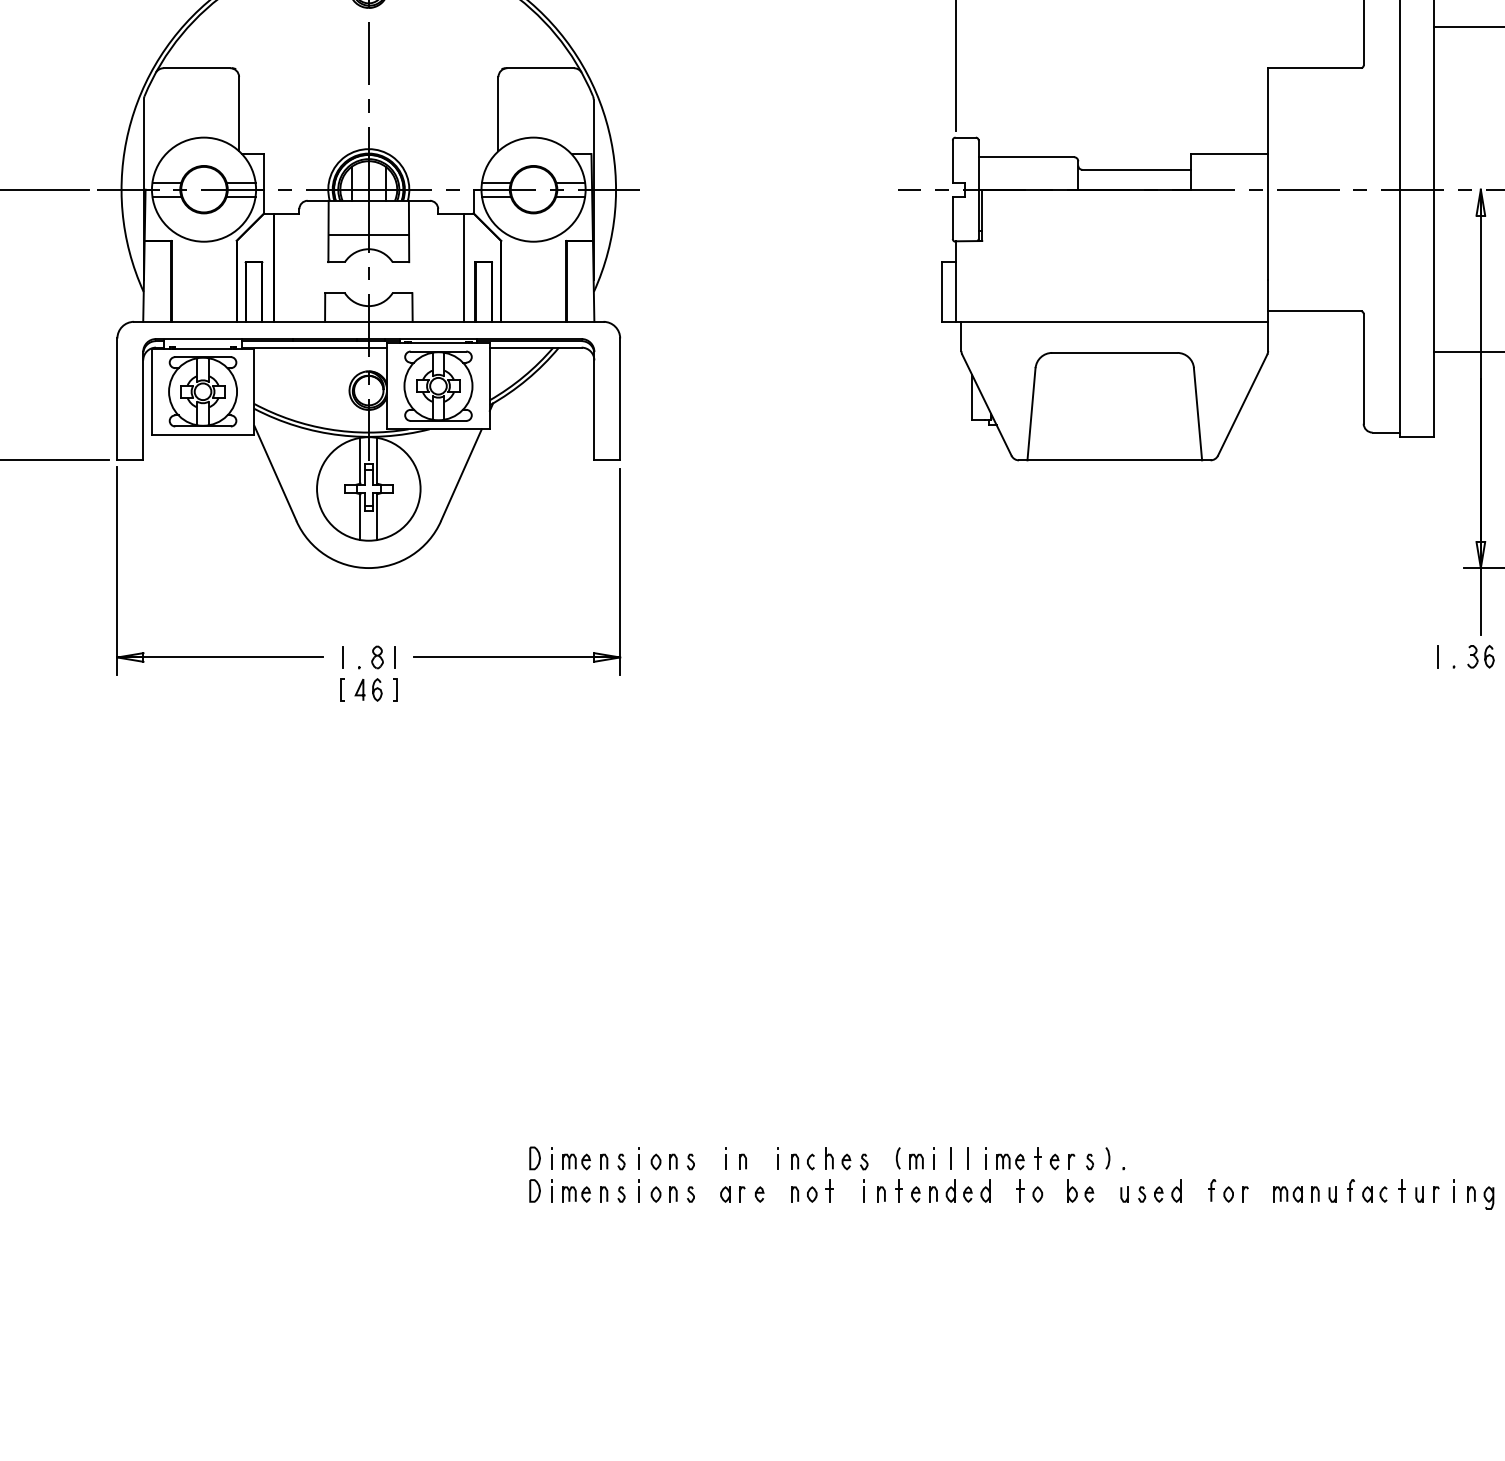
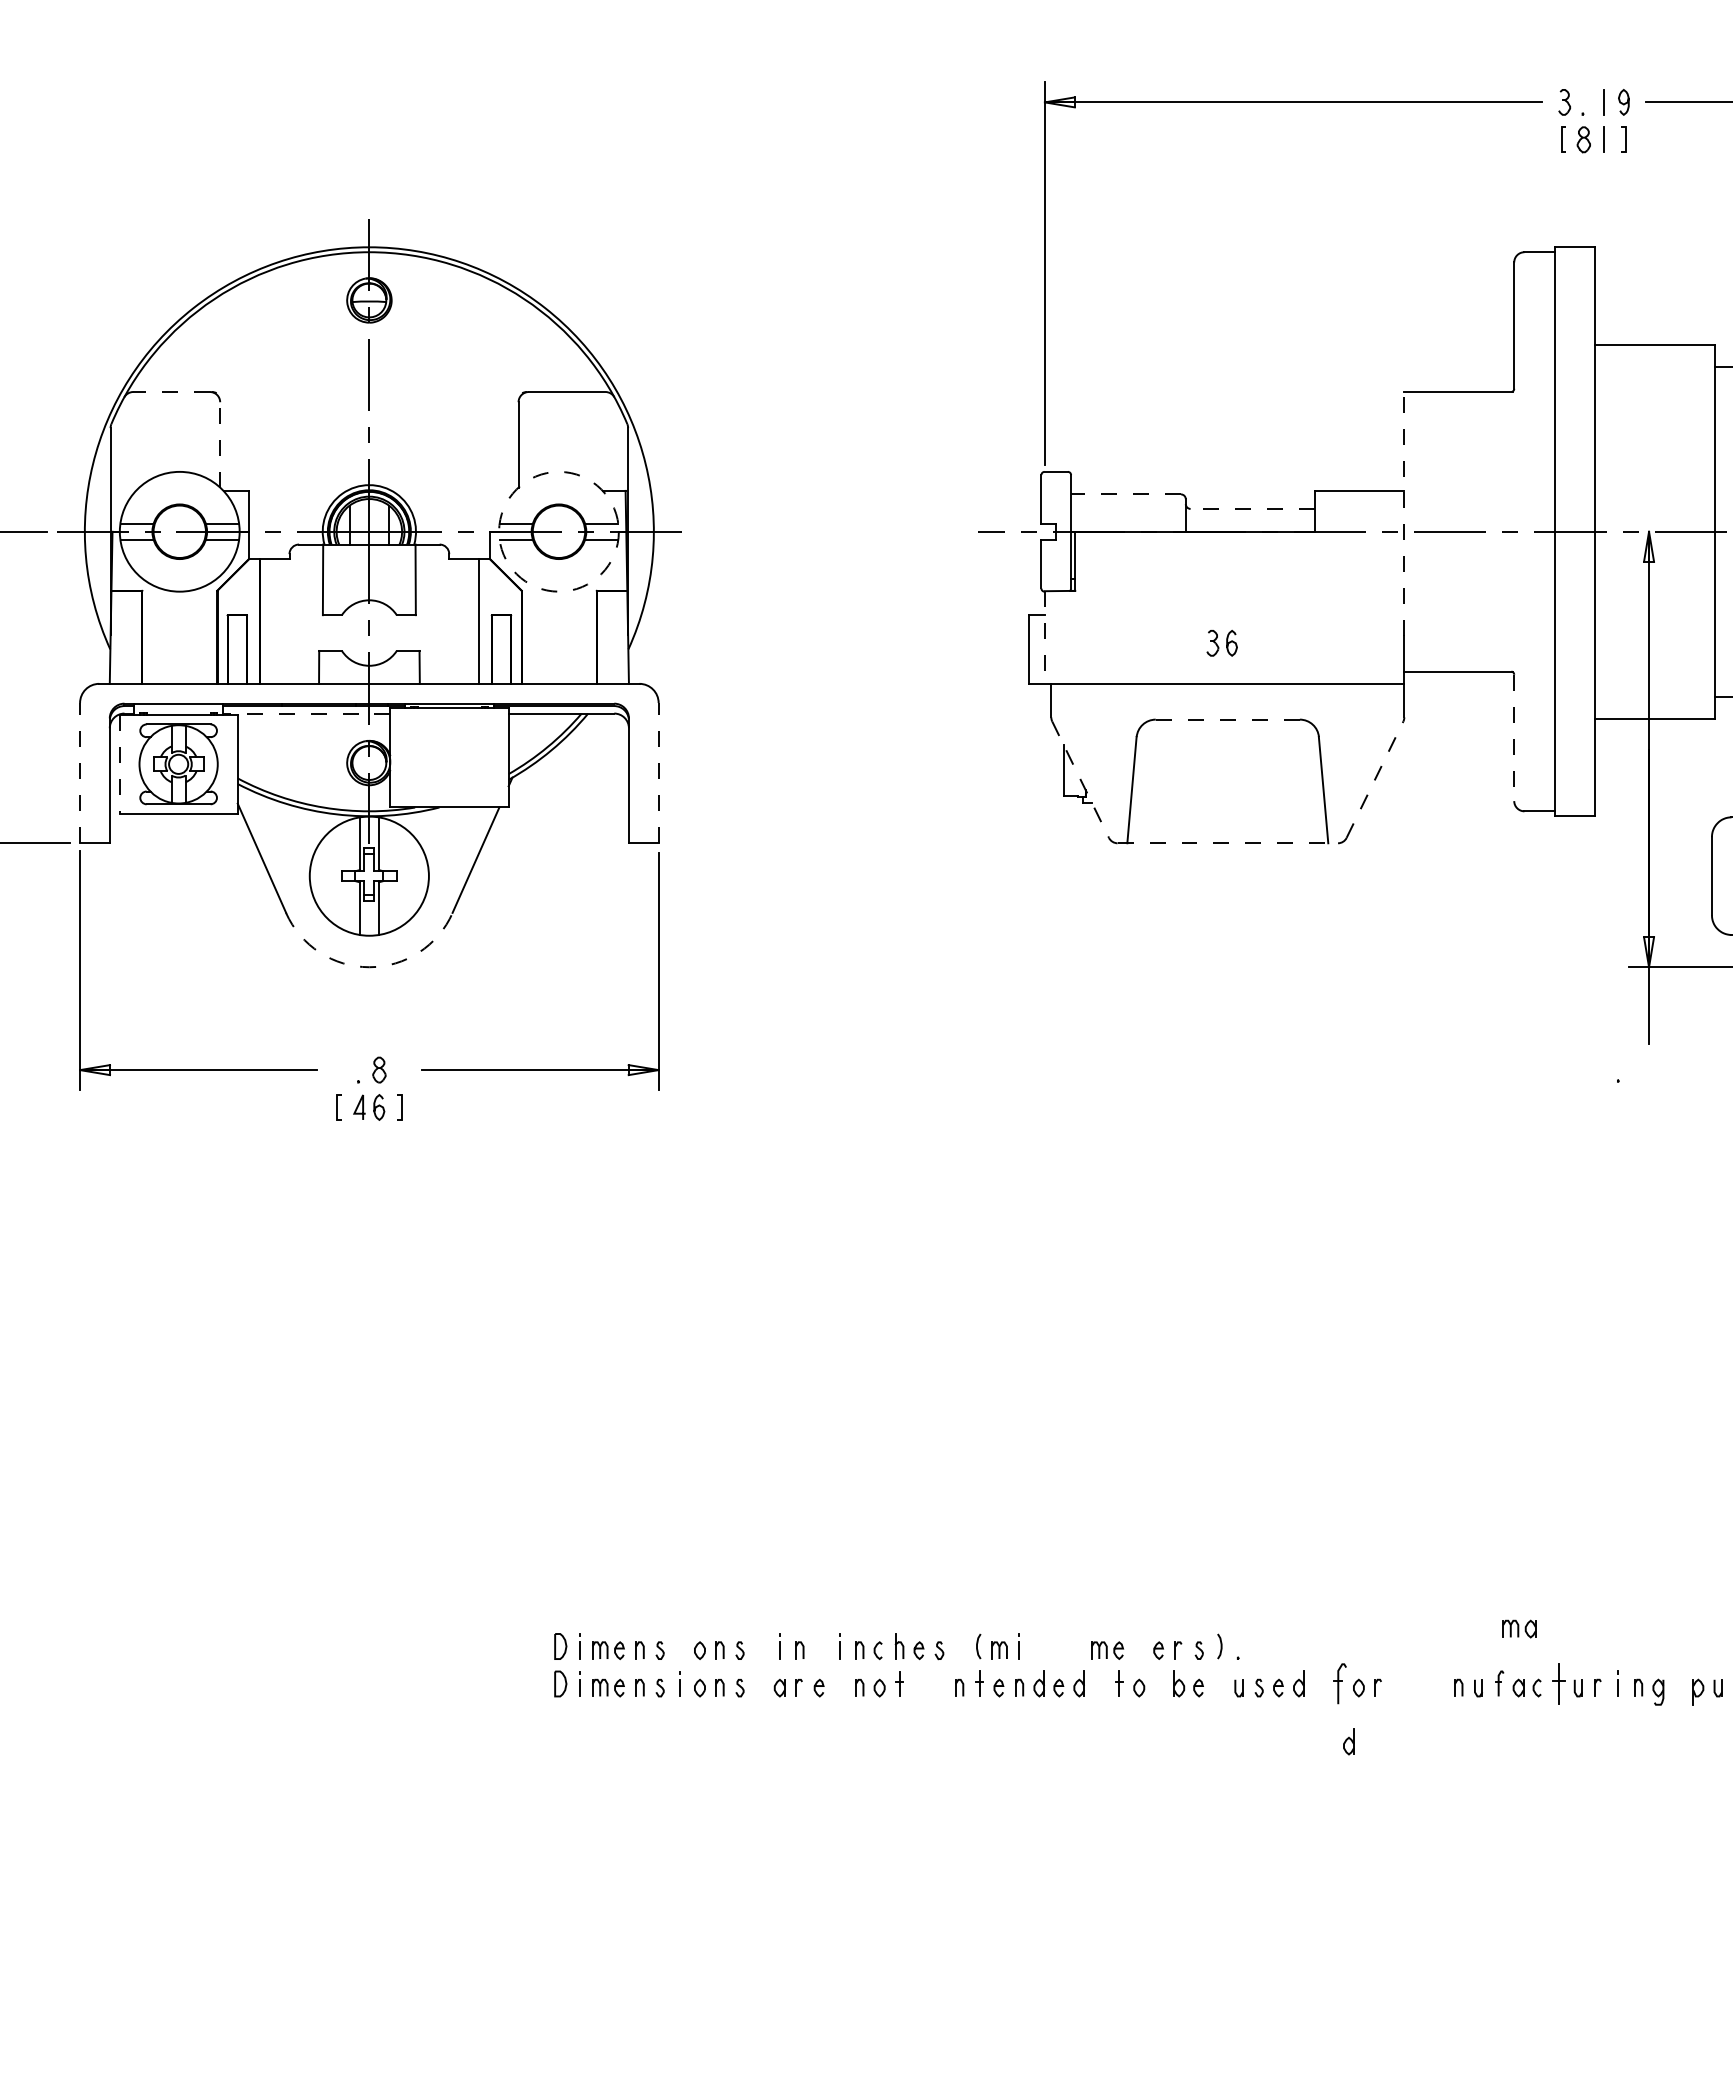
line: (196, 68) -> (171, 392), solid -> dashed
line: (239, 113) -> (220, 444), solid -> dashed
line: (1026, 157) -> (1126, 494), solid -> dashed
line: (1136, 169) -> (1252, 508), solid -> dashed
line: (1268, 173) -> (1404, 513), solid -> dashed
circle: (533, 189) -> (558, 531), solid -> dashed
line: (368, 234) -> (369, 583), removed
line: (955, 282) -> (1044, 638), solid -> dashed
line: (314, 347) -> (306, 713), solid -> dashed
line: (1114, 352) -> (1227, 719), solid -> dashed
line: (1363, 369) -> (1514, 738), solid -> dashed
part: (438, 385) -> (449, 757), removed
line: (151, 391) -> (119, 764), solid -> dashed
line: (117, 398) -> (80, 772), solid -> dashed
line: (620, 398) -> (658, 772), solid -> dashed
line: (986, 404) -> (1080, 779), solid -> dashed
line: (1243, 404) -> (1375, 779), solid -> dashed
line: (1115, 460) -> (1228, 843), solid -> dashed
arc: (368, 568) -> (369, 967), solid -> dashed
line: (342, 656) -> (339, 1069), removed
line: (394, 656) -> (399, 1069), removed
line: (1437, 656) -> (1599, 1068), removed
part: (1480, 656) -> (1221, 642), moved
line: (638, 1158) -> (679, 1646), removed
line: (951, 1158) -> (1039, 1646), removed
line: (968, 1158) -> (1059, 1646), removed
line: (985, 1158) -> (1078, 1646), removed
part: (1038, 1158) -> (1139, 1646), removed
line: (864, 1190) -> (939, 1683), removed
part: (1211, 1190) -> (1339, 1683), size x1.6
part: (1402, 1190) -> (1558, 1683), size x1.6
part: (1288, 1193) -> (1519, 1628), moved
part: (1219, 1240) -> (1348, 1741), added

